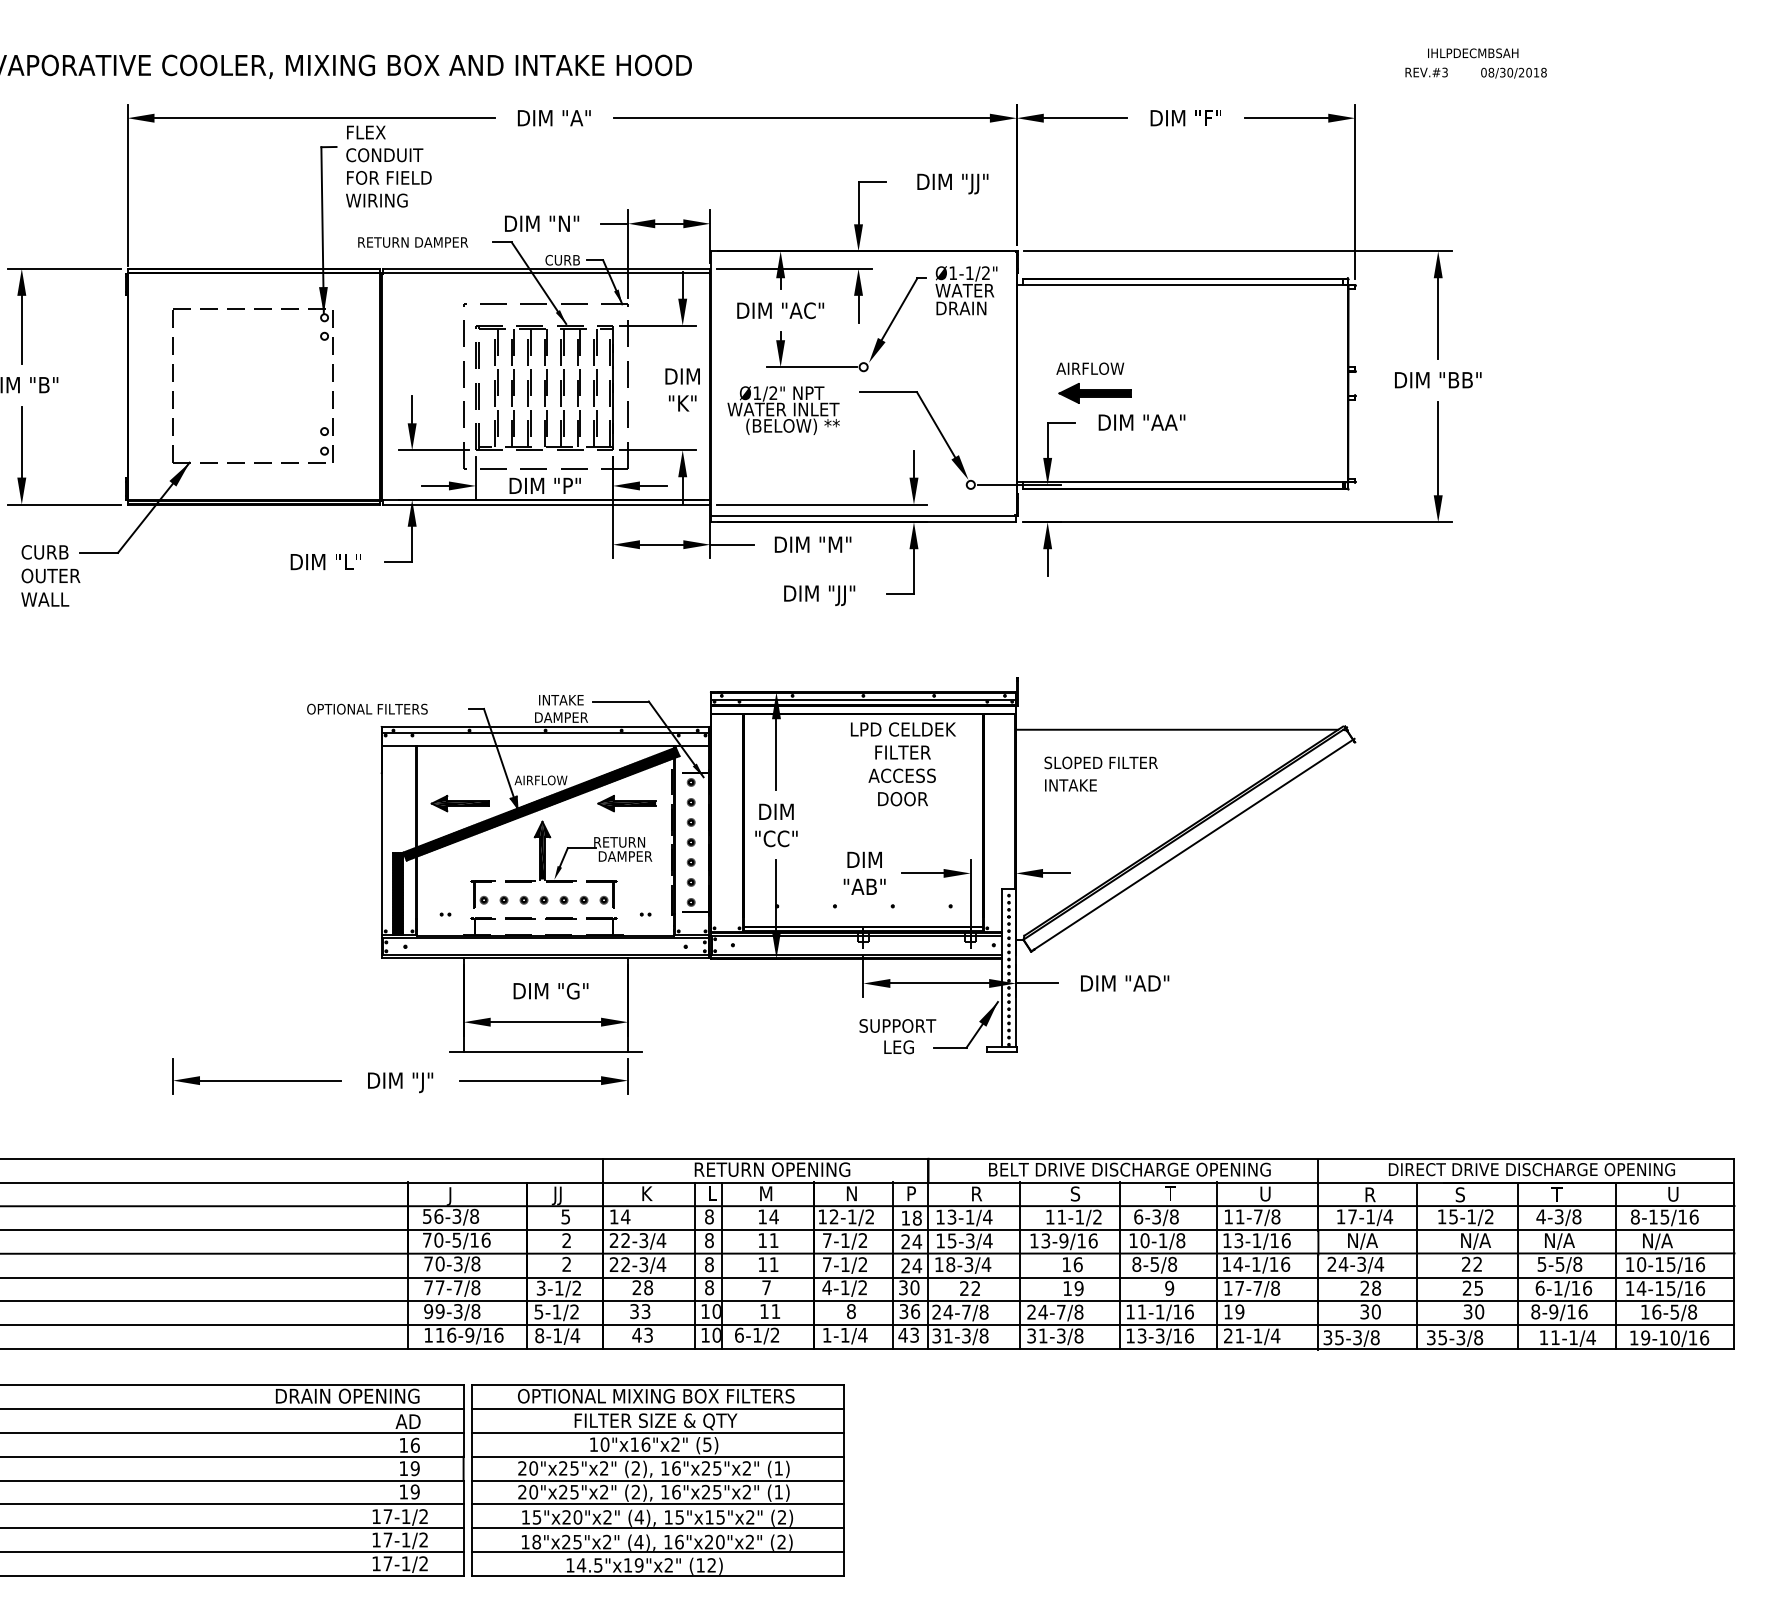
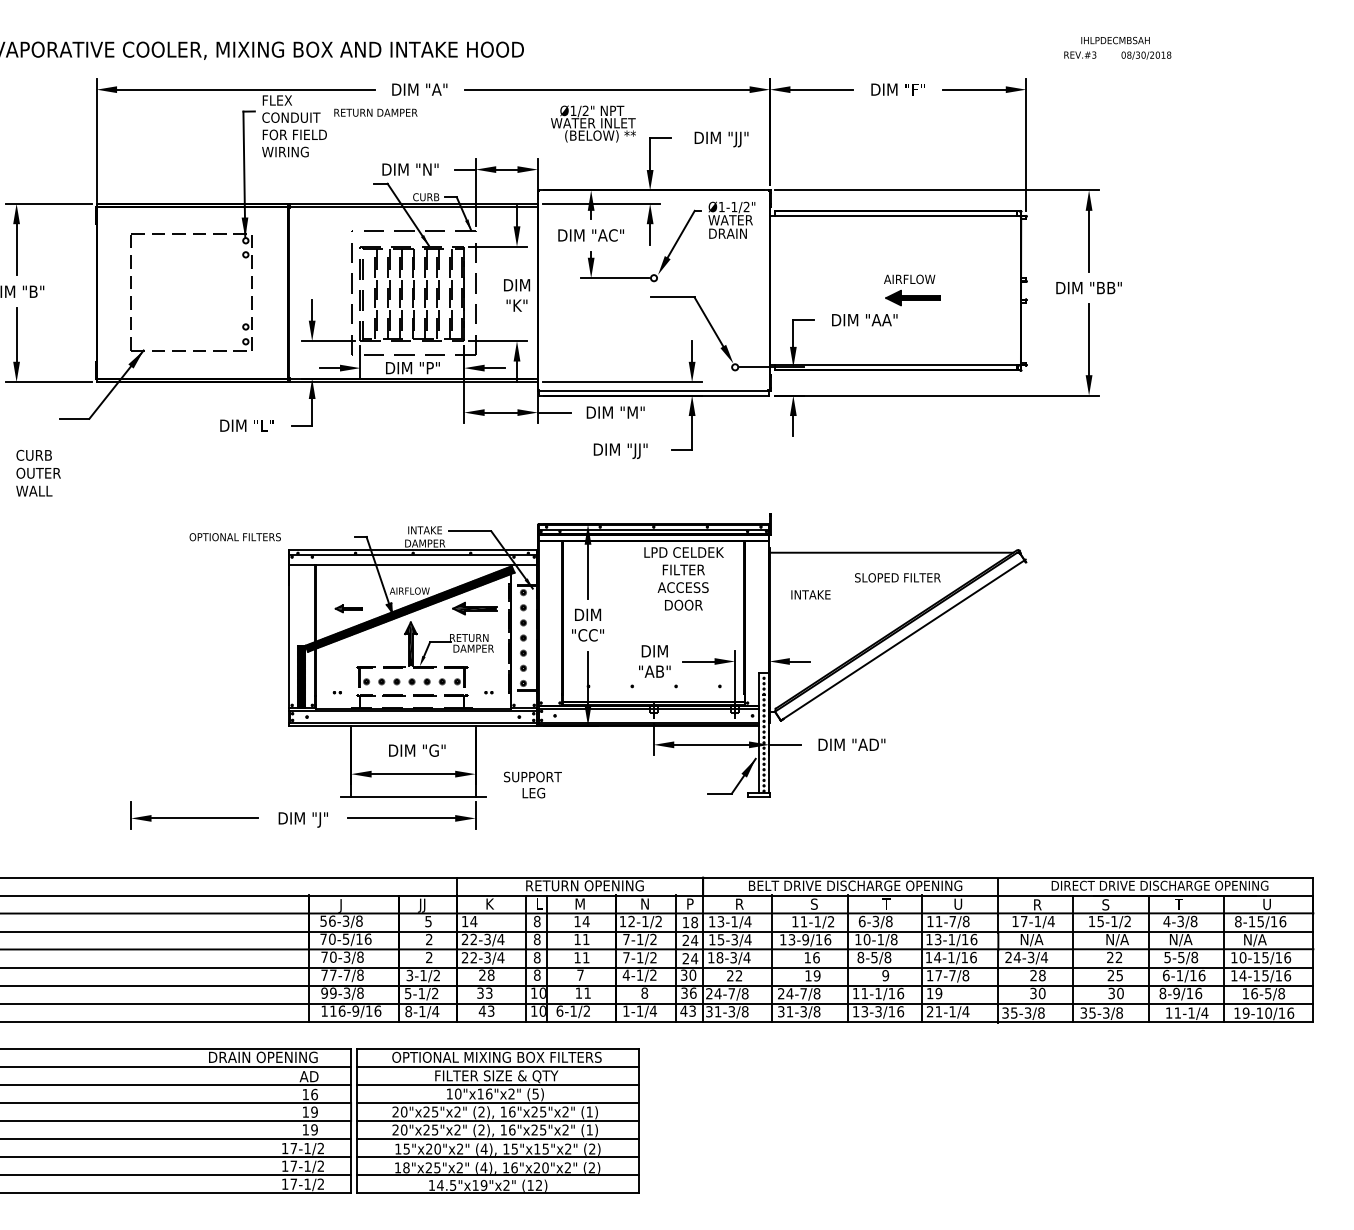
text: (412, 242) -> (375, 112), moved
part: (1094, 383) -> (912, 290), moved
text: (783, 409) -> (593, 123), moved
text: (50, 574) -> (38, 472), moved
text: (366, 709) -> (234, 537), moved
text: (1100, 762) -> (897, 577), moved
part: (460, 803) -> (348, 608), size x0.6
text: (897, 1035) -> (532, 784), moved

